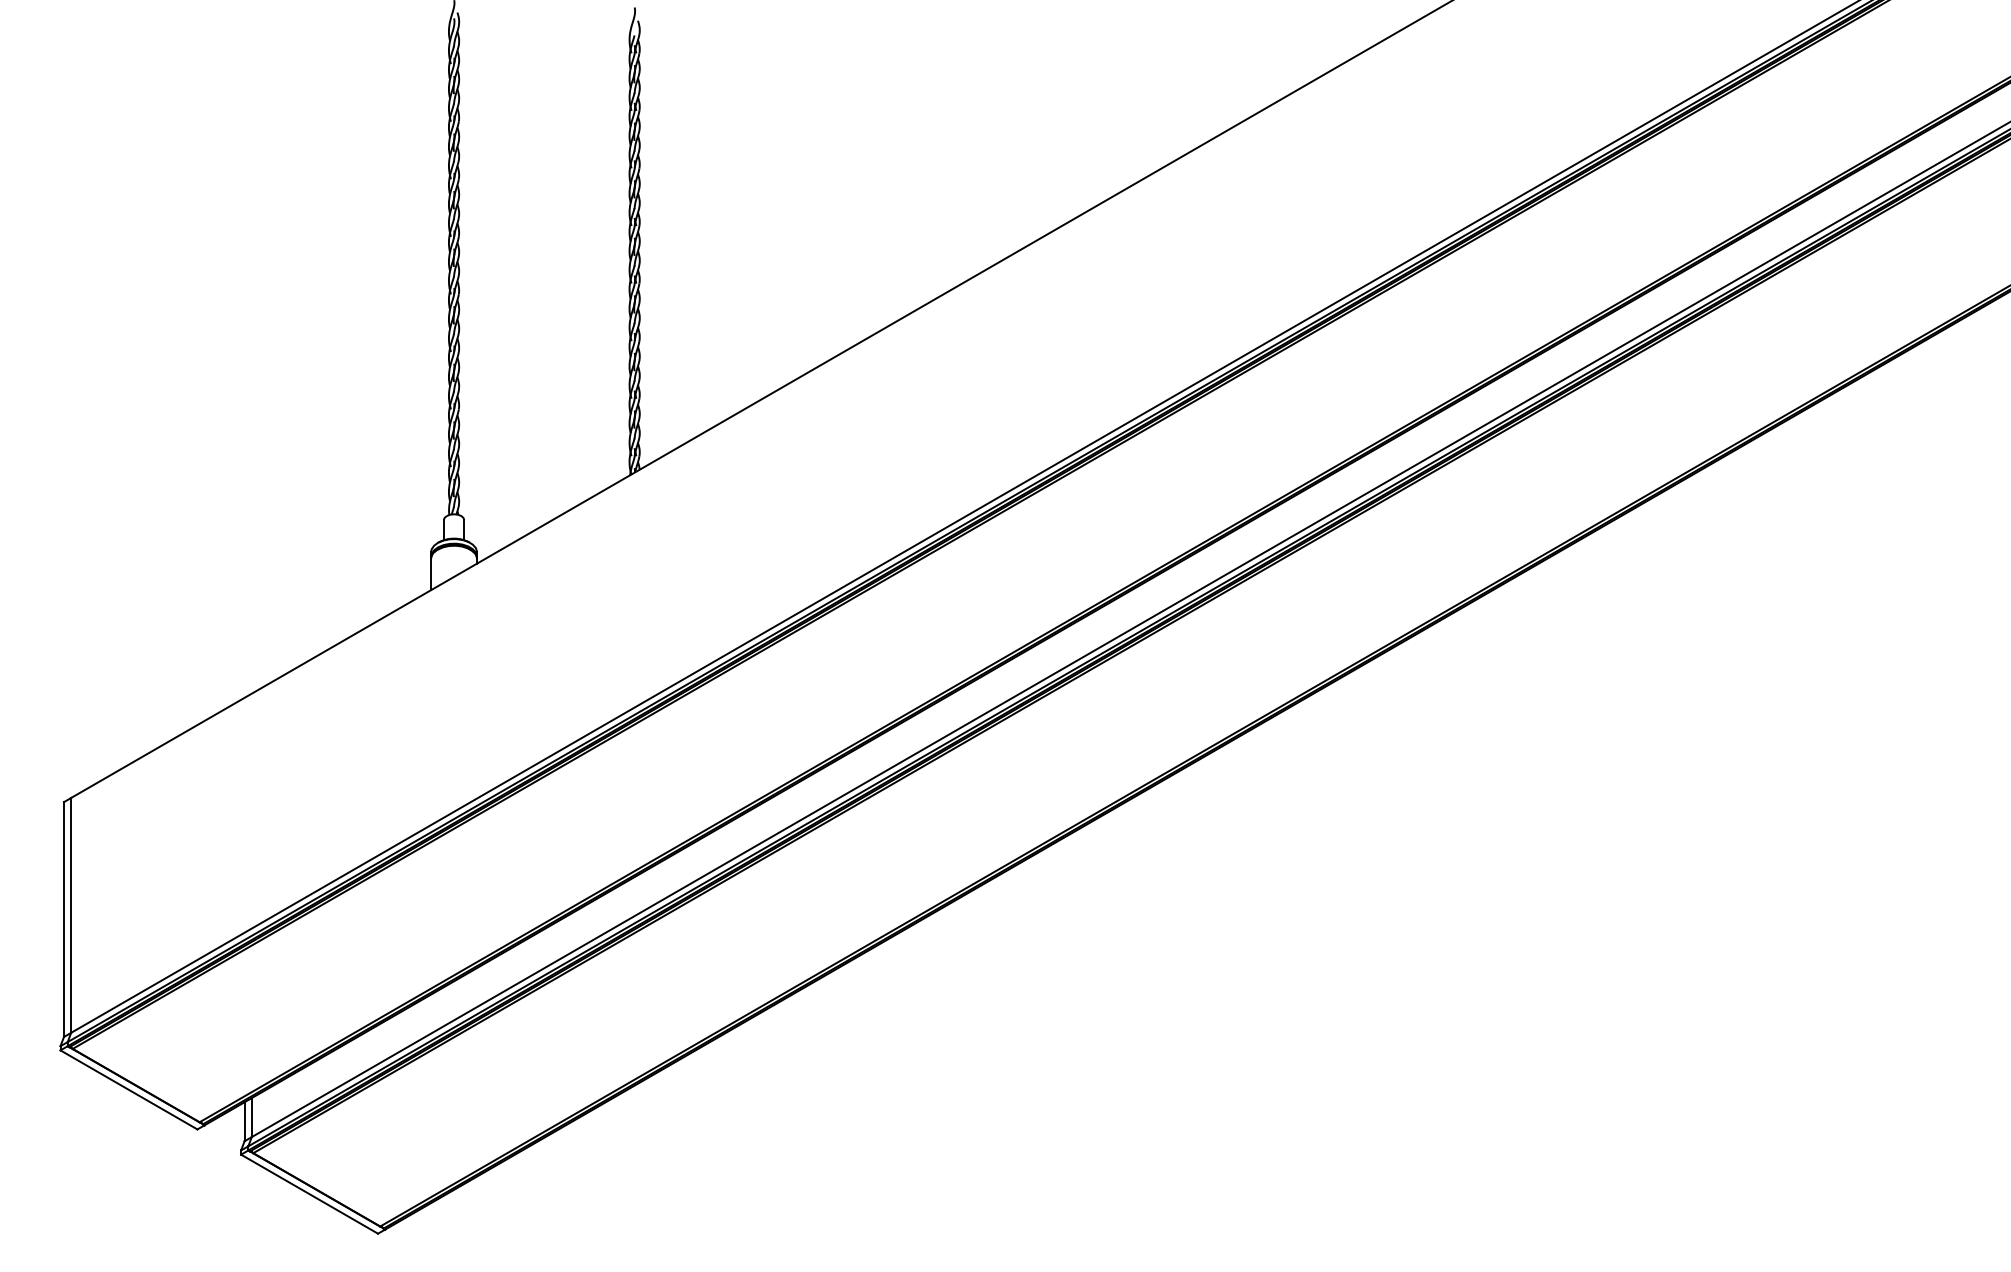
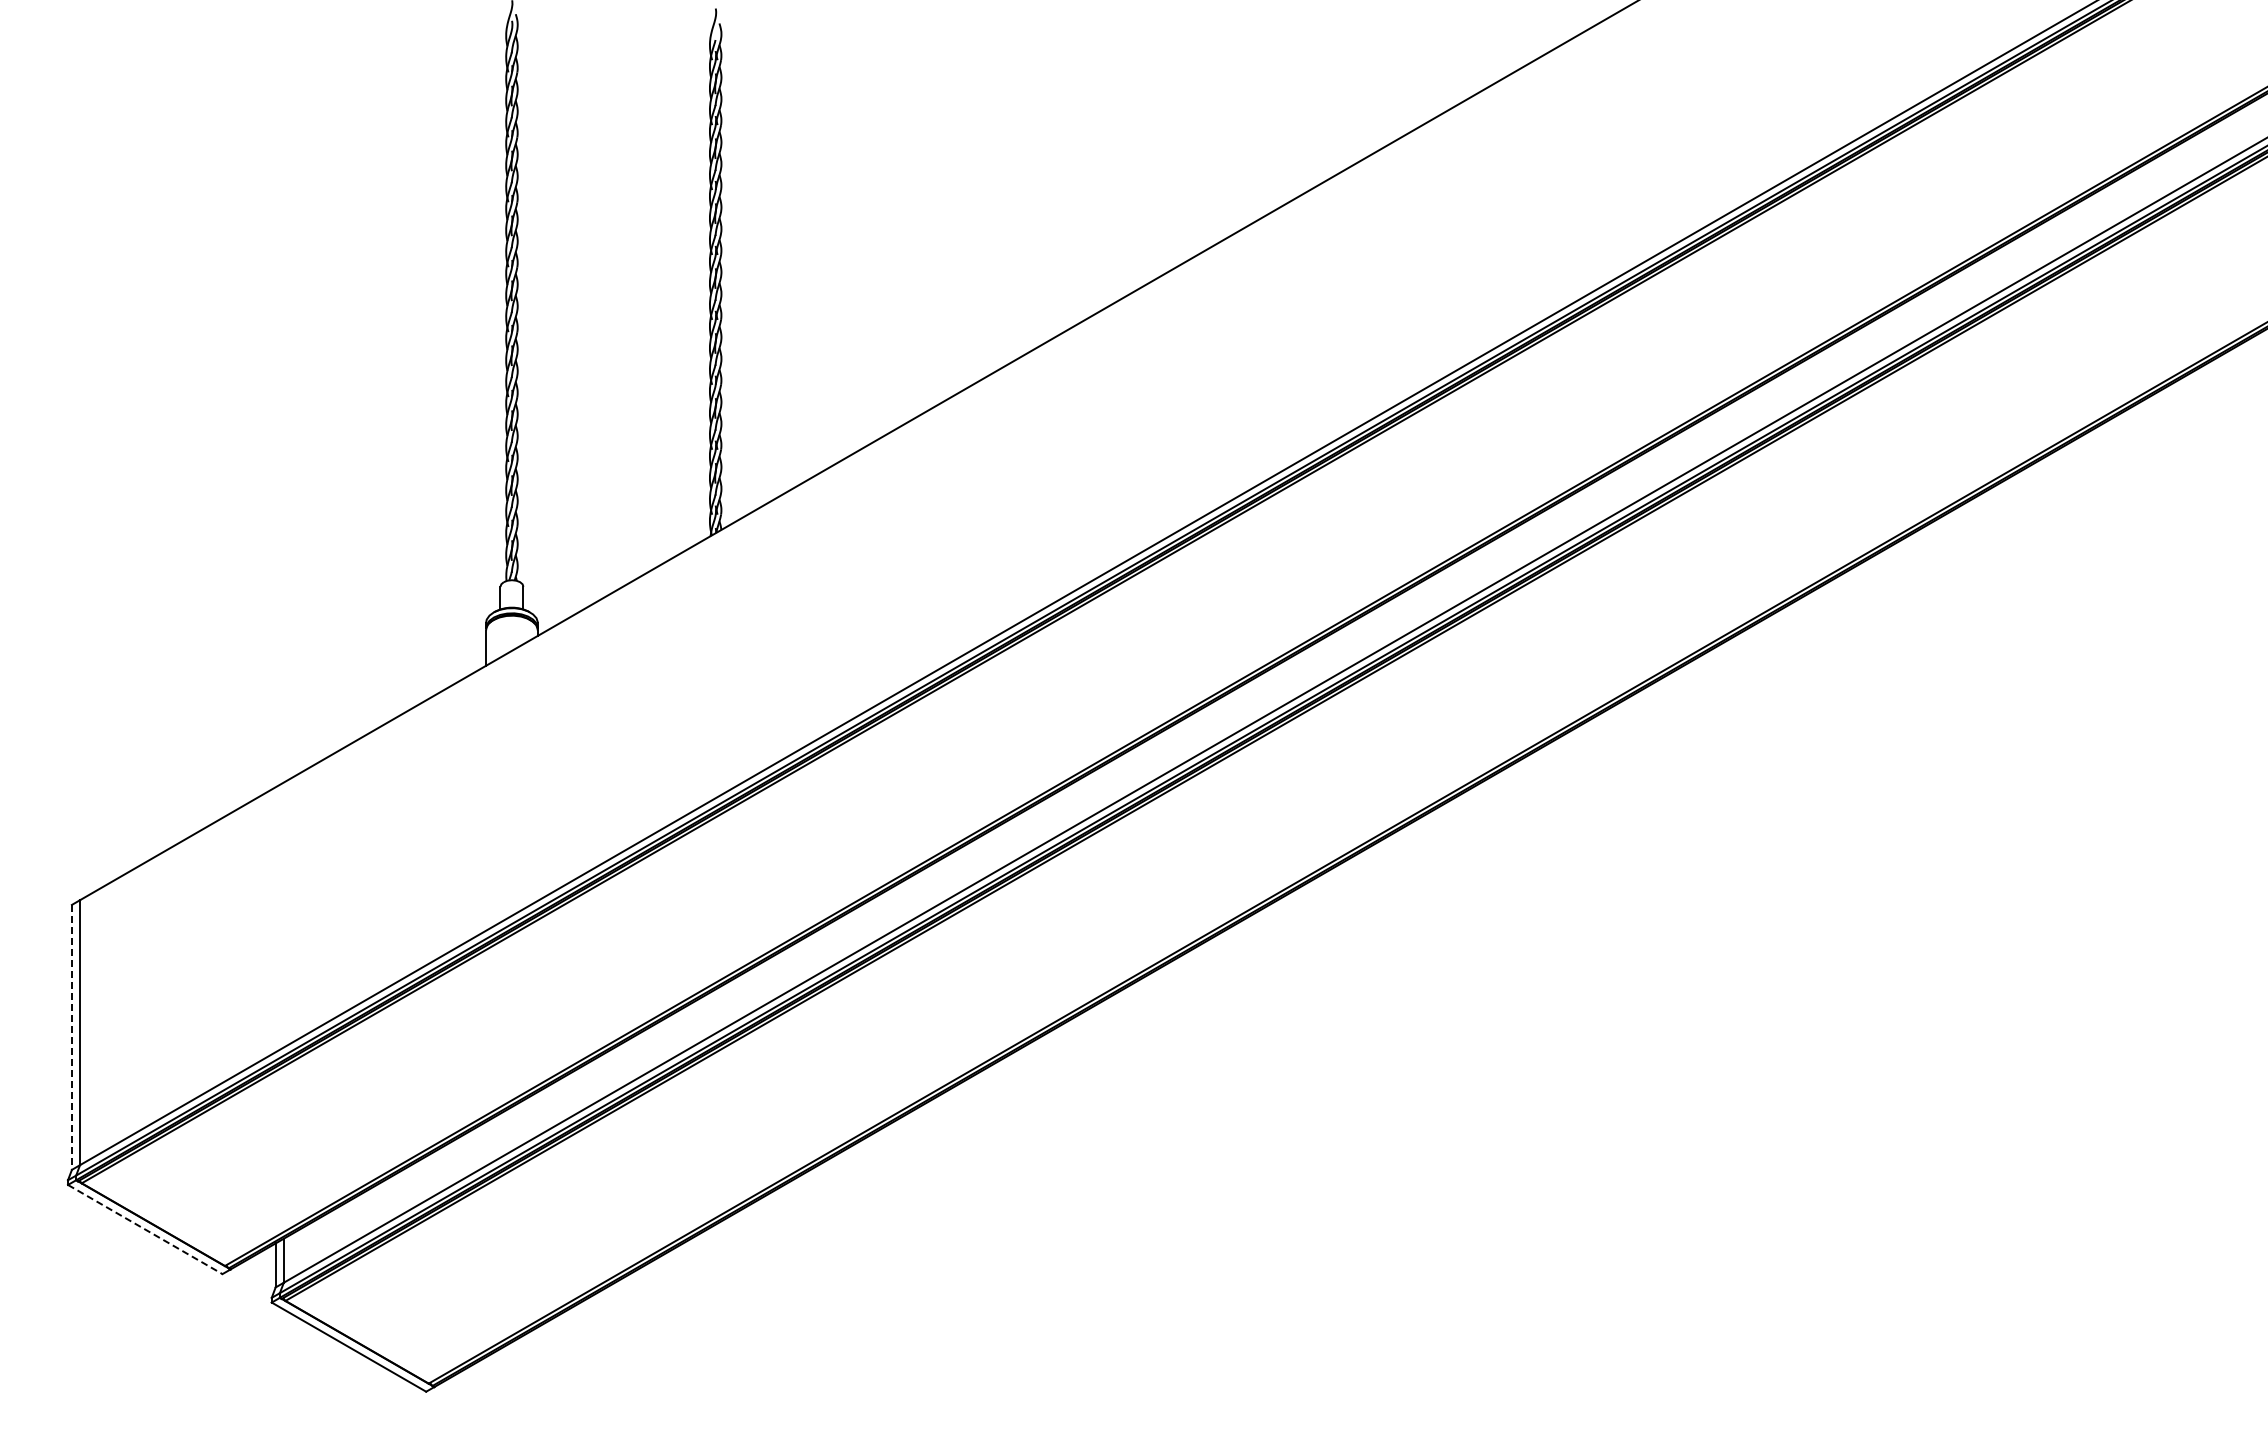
line: (63, 919) -> (71, 1037), solid -> dashed
line: (129, 1089) -> (145, 1229), solid -> dashed

